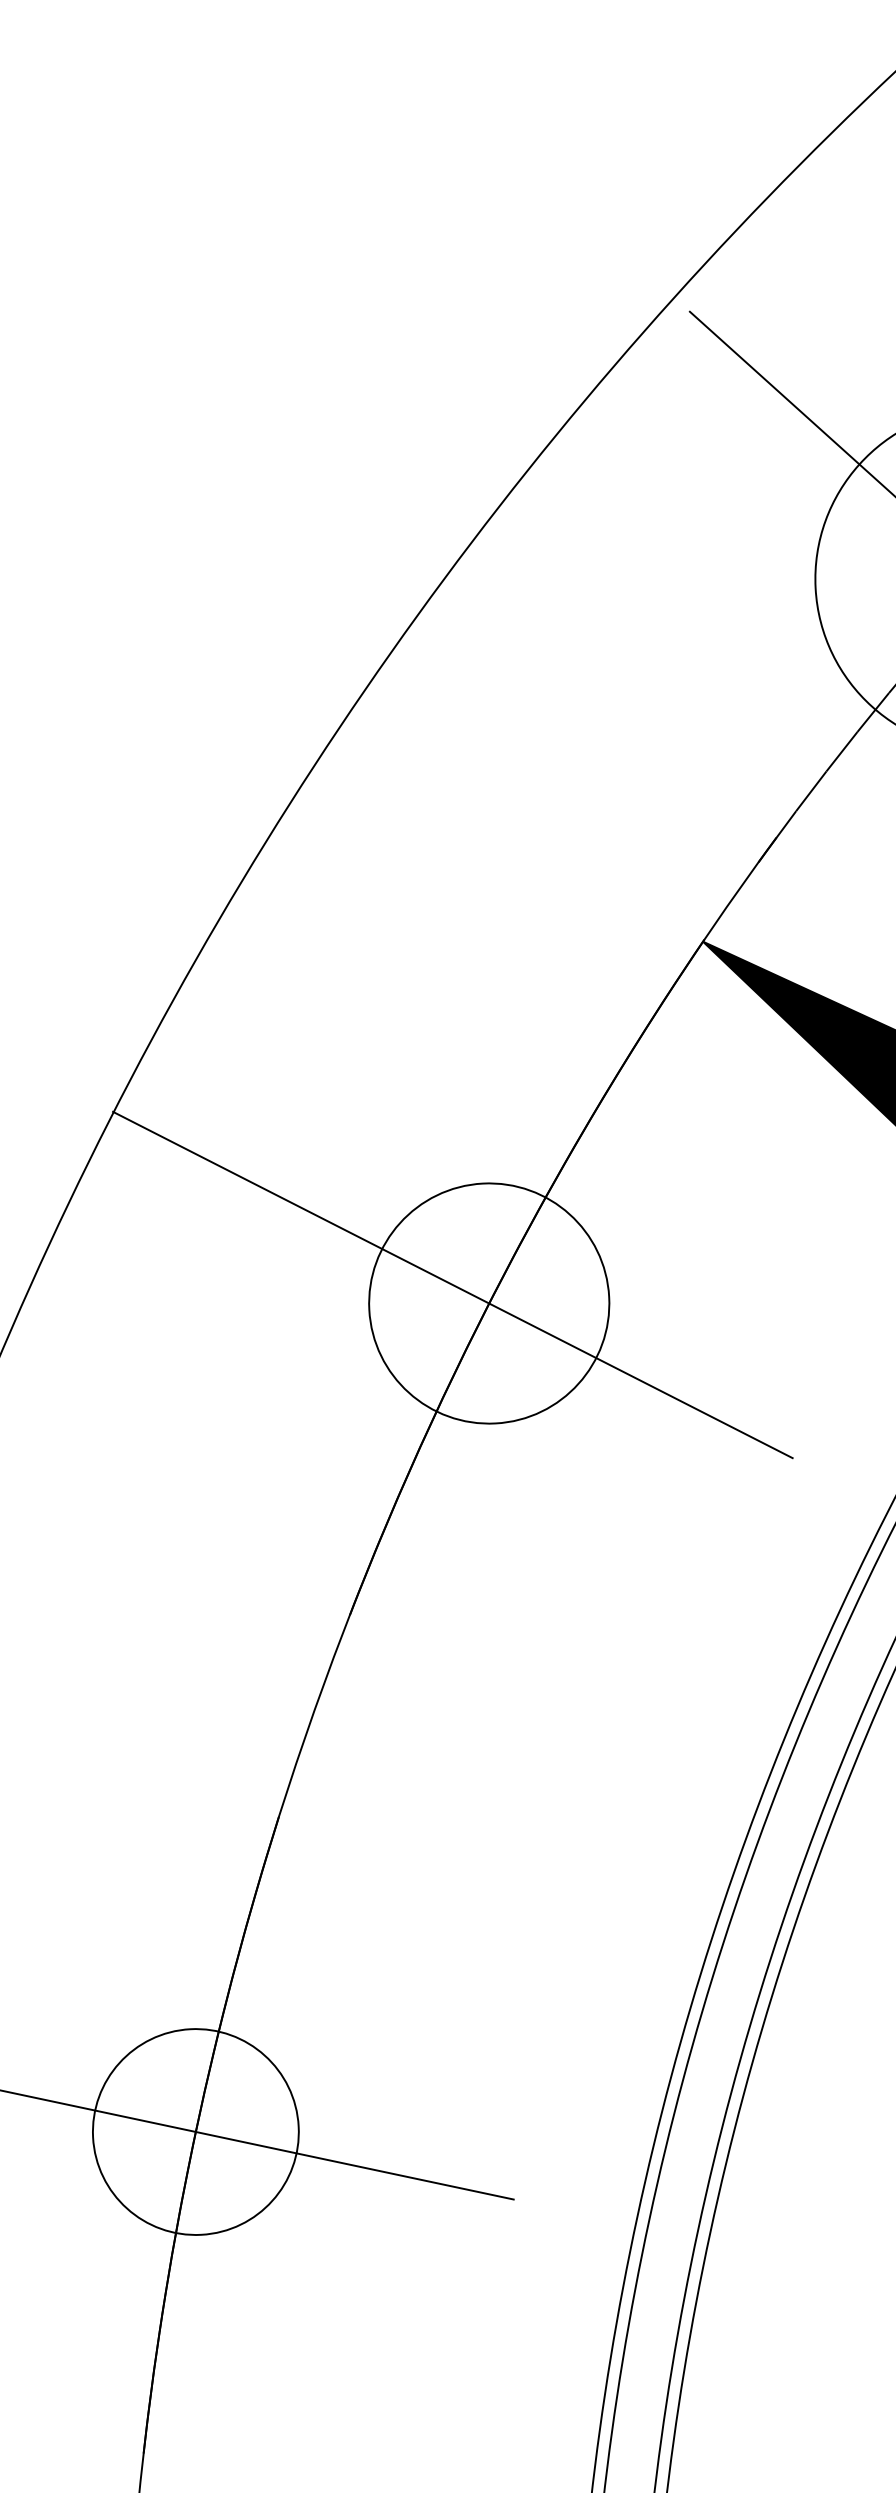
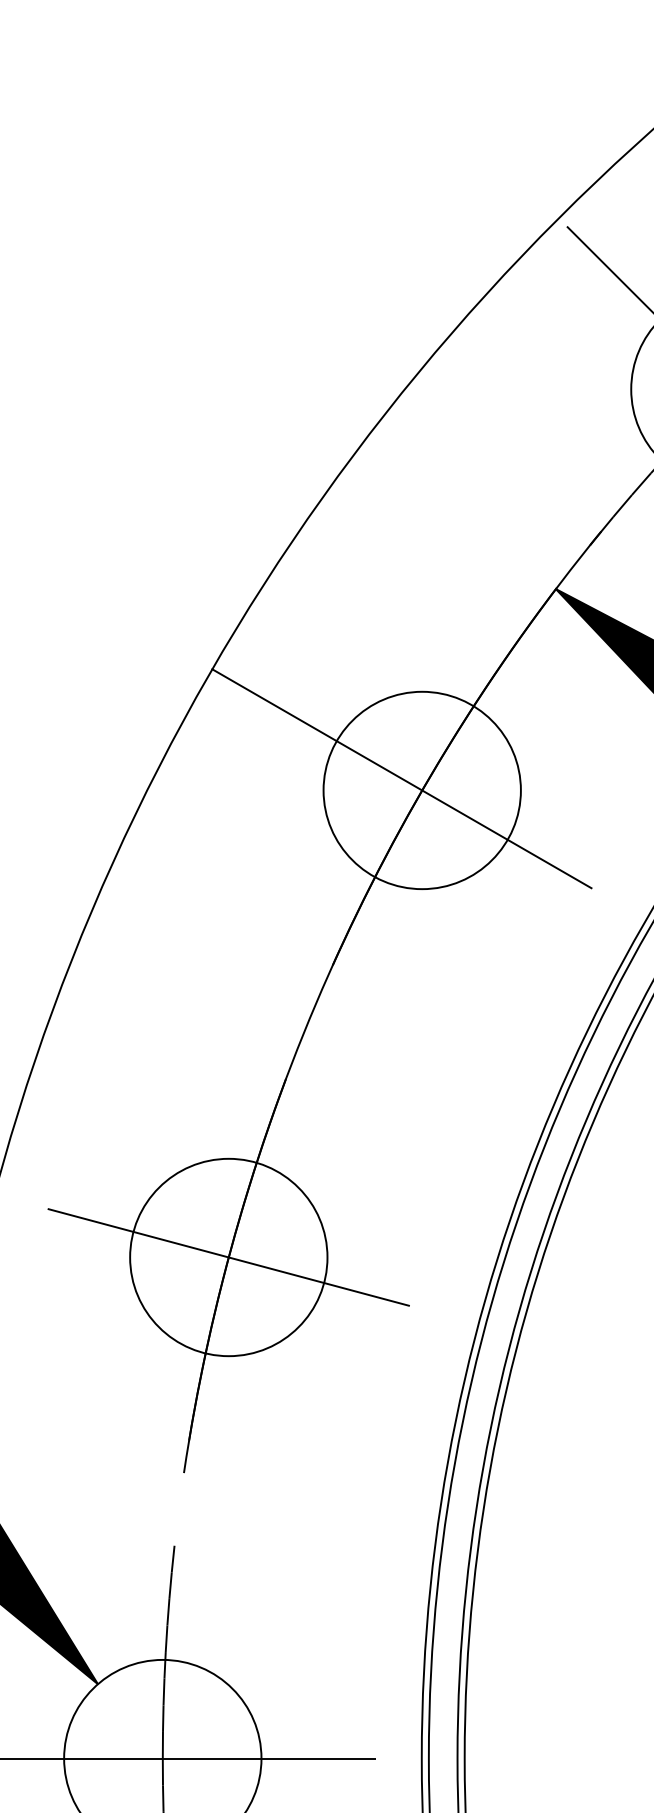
circle: (487, 1303) -> (421, 790), size x1.43
circle: (195, 2132) -> (228, 1257), size x1.67

